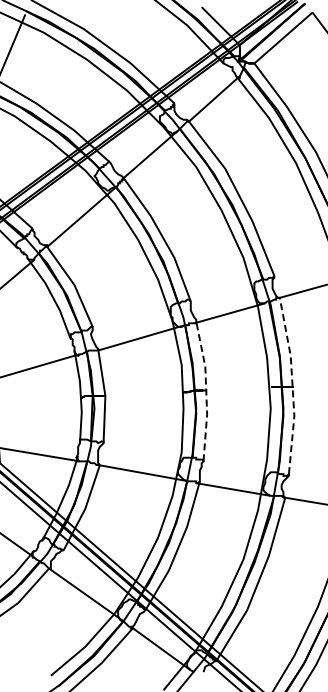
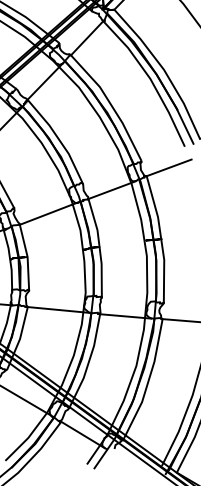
line: (292, 385) -> (161, 238), dashed -> solid
line: (206, 390) -> (99, 247), dashed -> solid

